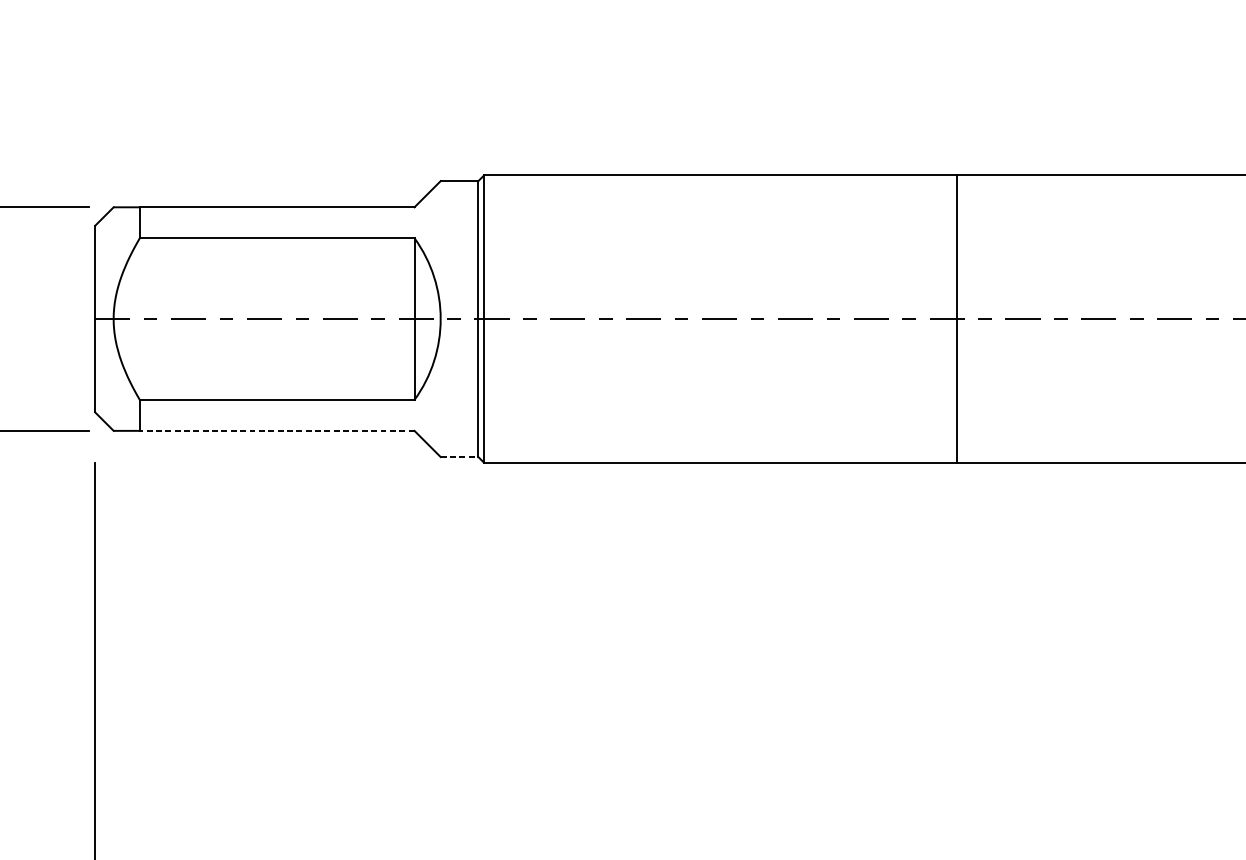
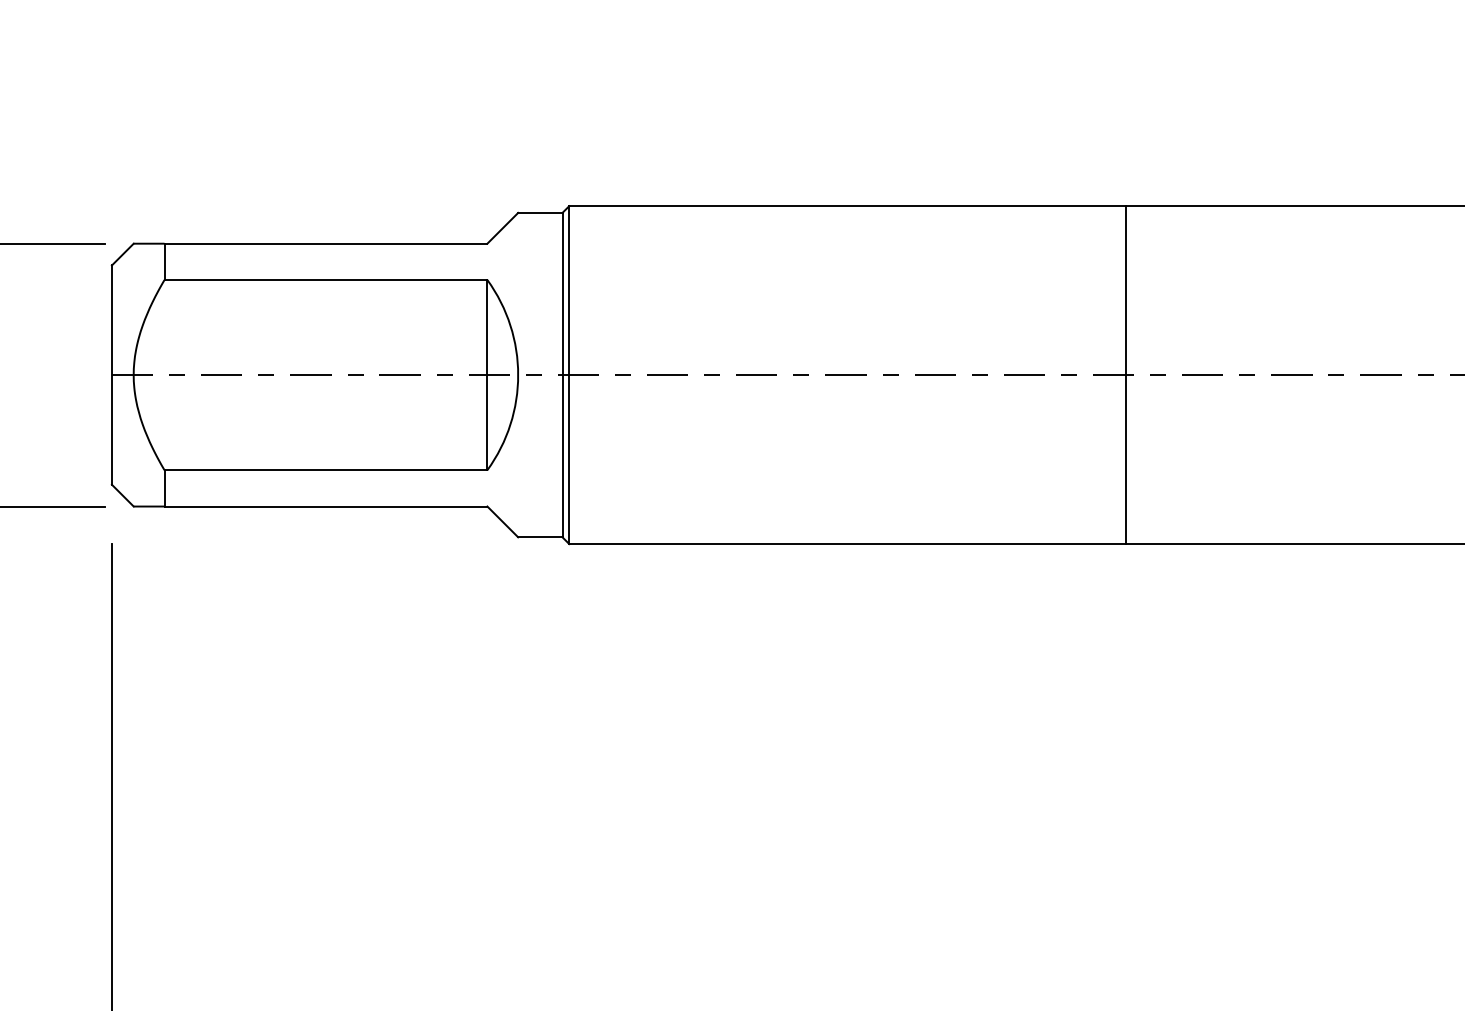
line: (276, 430) -> (325, 506), dashed -> solid
line: (459, 457) -> (540, 537), dashed -> solid

